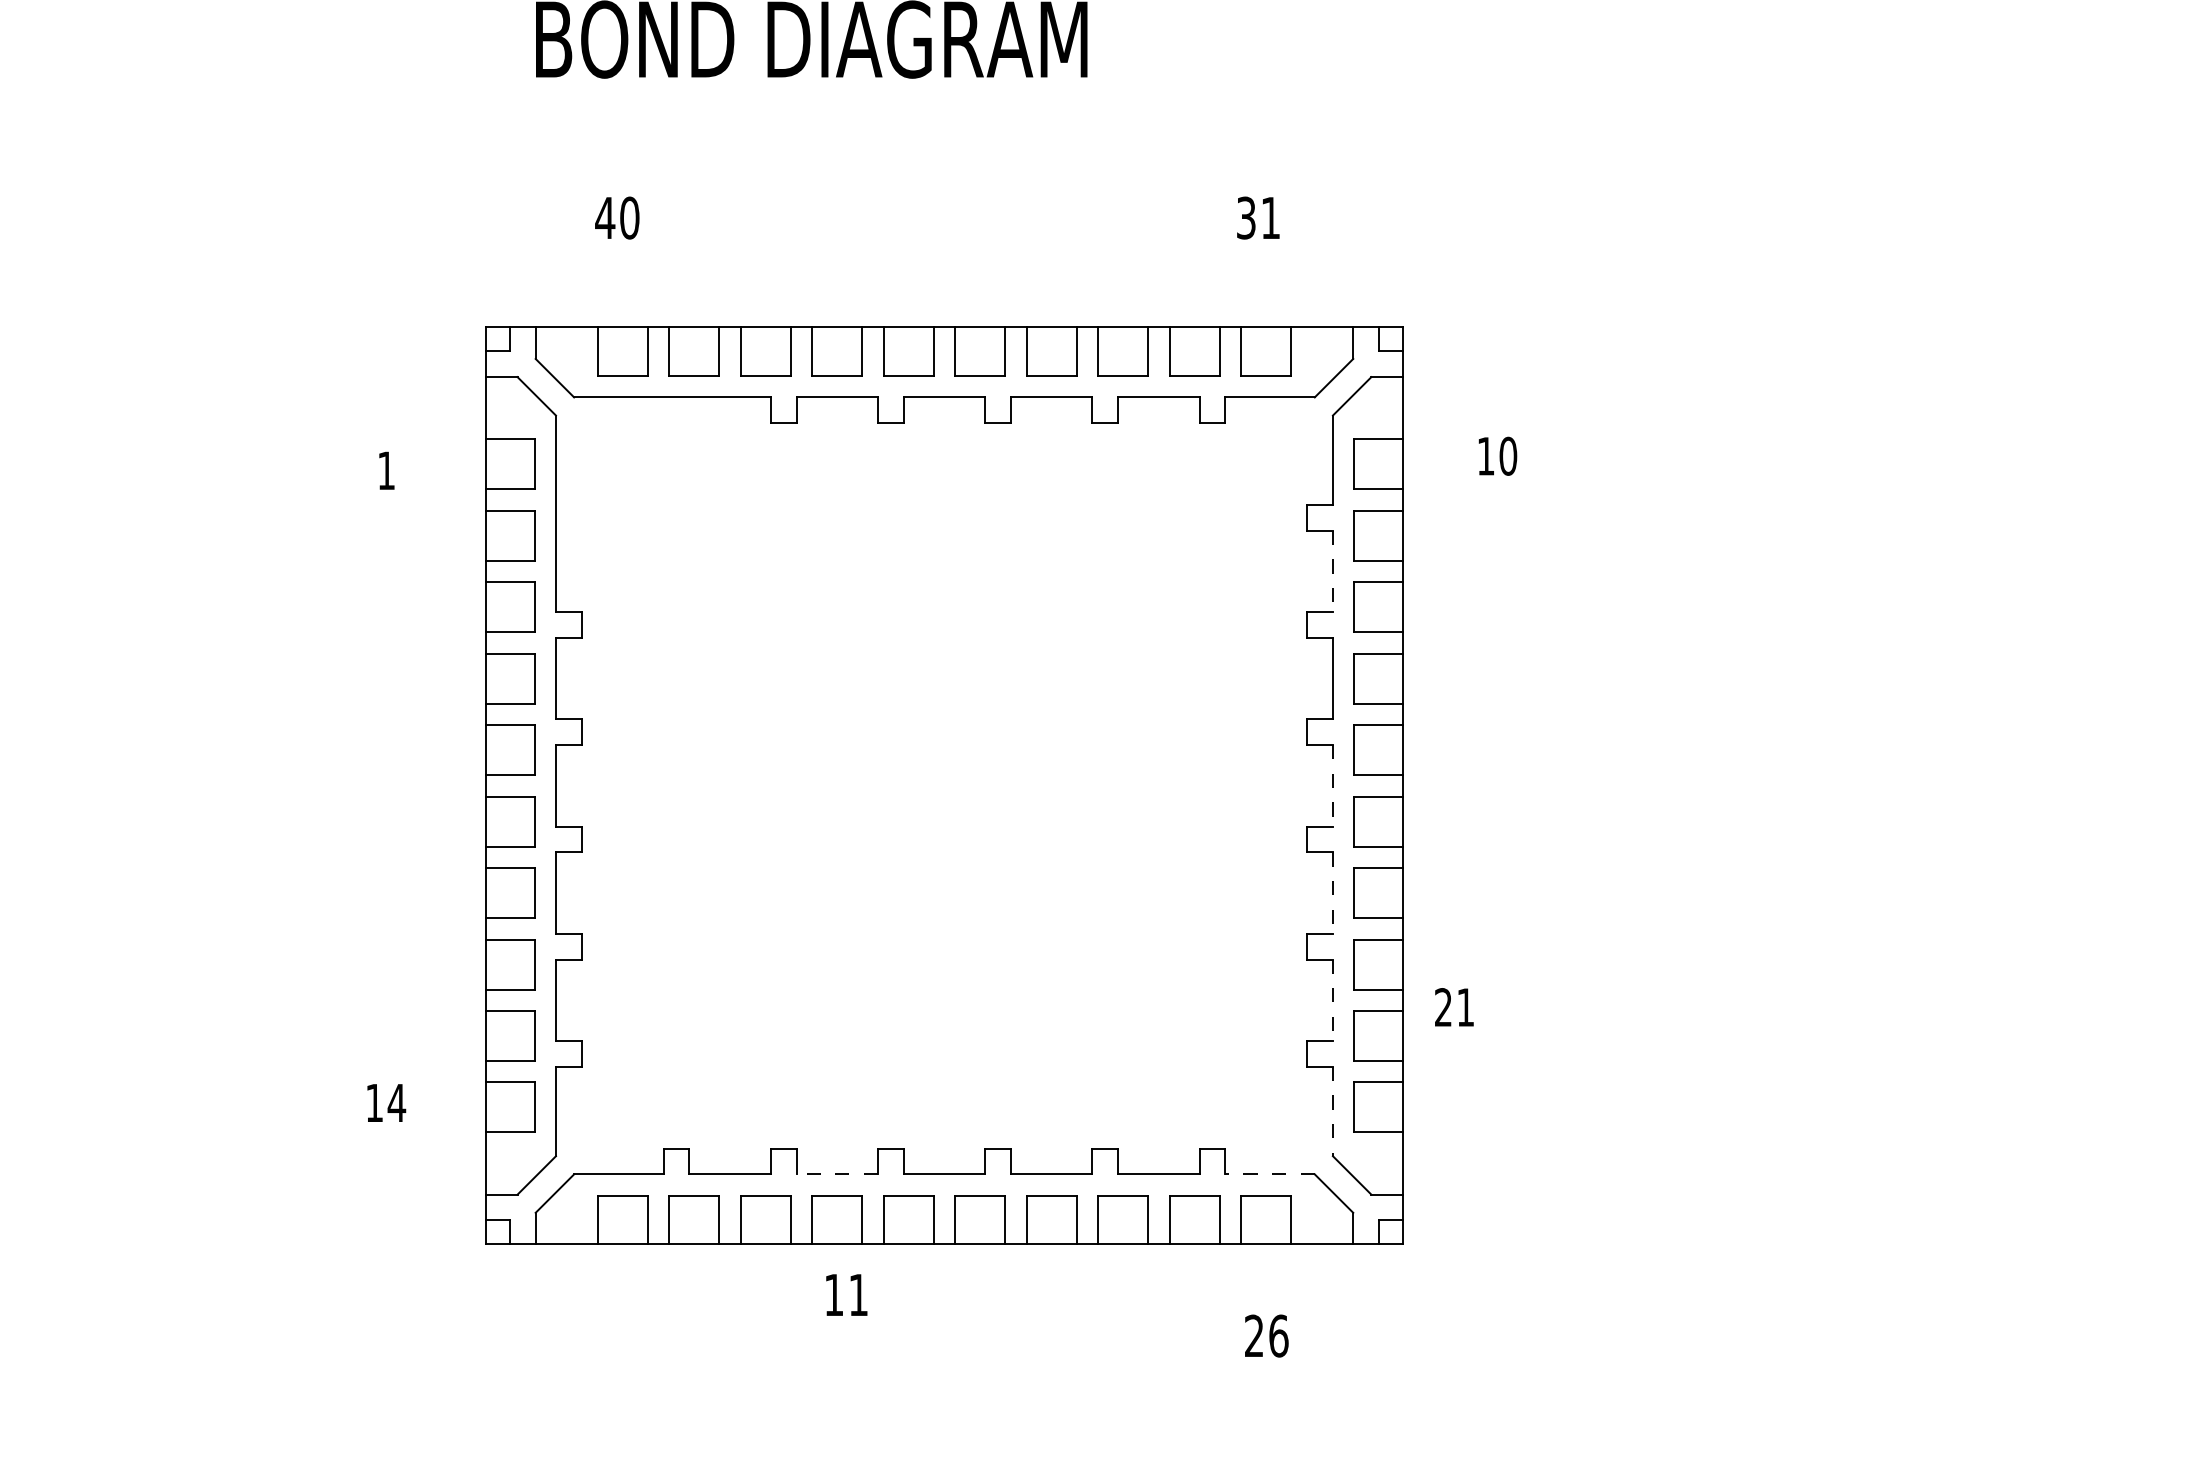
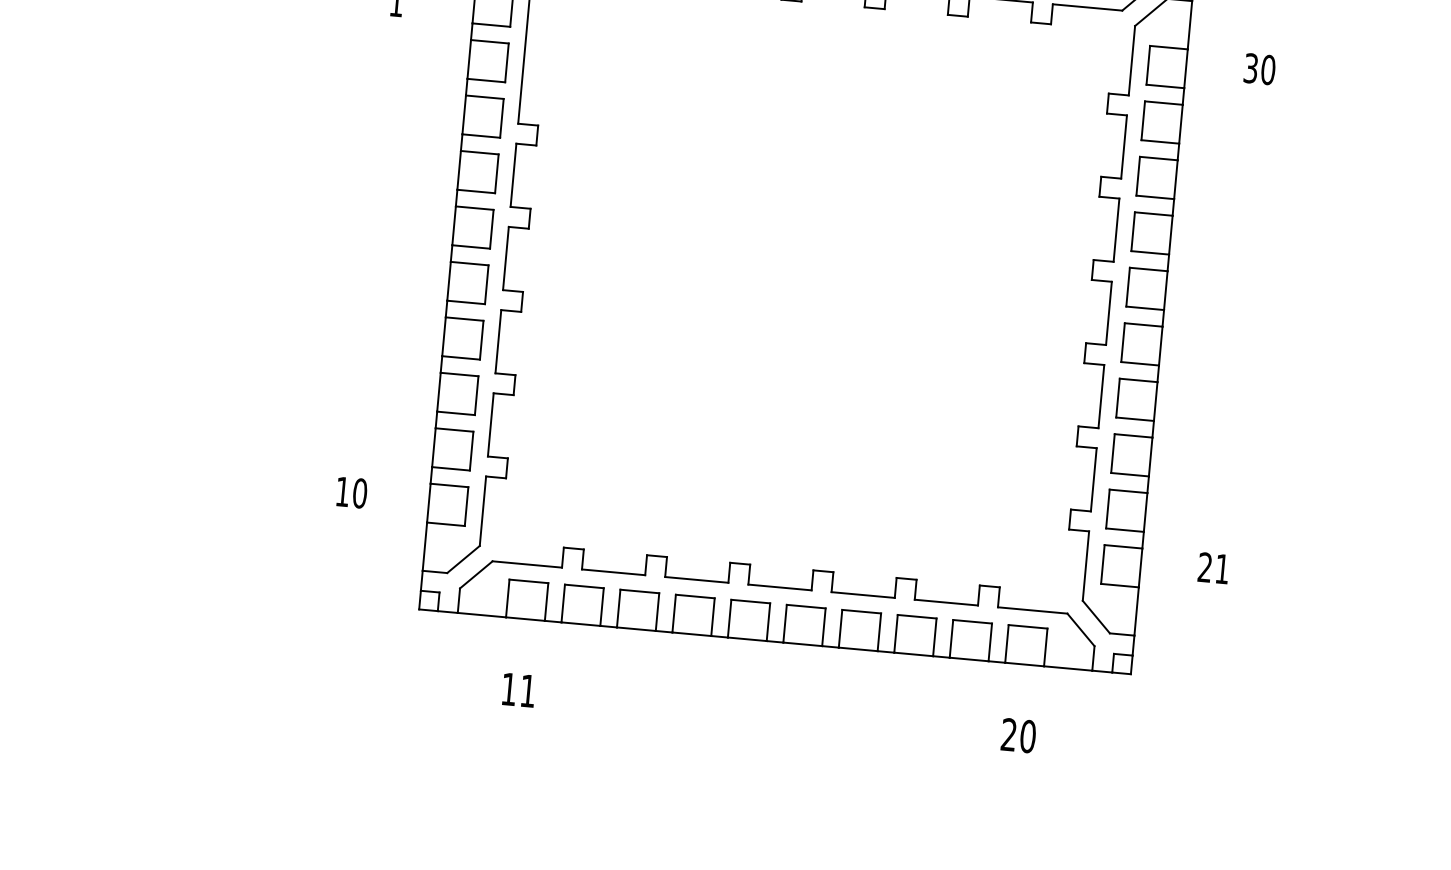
text: (1485, 455) -> (1250, 67), 10 -> 30
line: (1332, 571) -> (1123, 146), dashed -> solid
line: (1332, 785) -> (1108, 313), dashed -> solid
line: (1332, 893) -> (1100, 396), dashed -> solid
line: (1332, 1000) -> (1093, 479), dashed -> solid
text: (1454, 1007) -> (1213, 568), moved
text: (396, 1102) -> (359, 492), 14 -> 10
line: (1332, 1111) -> (1085, 566), dashed -> solid
line: (837, 1174) -> (696, 580), dashed -> solid
line: (1270, 1174) -> (1033, 610), dashed -> solid
text: (846, 1294) -> (518, 689), moved
text: (1278, 1335) -> (1027, 736), 26 -> 20

